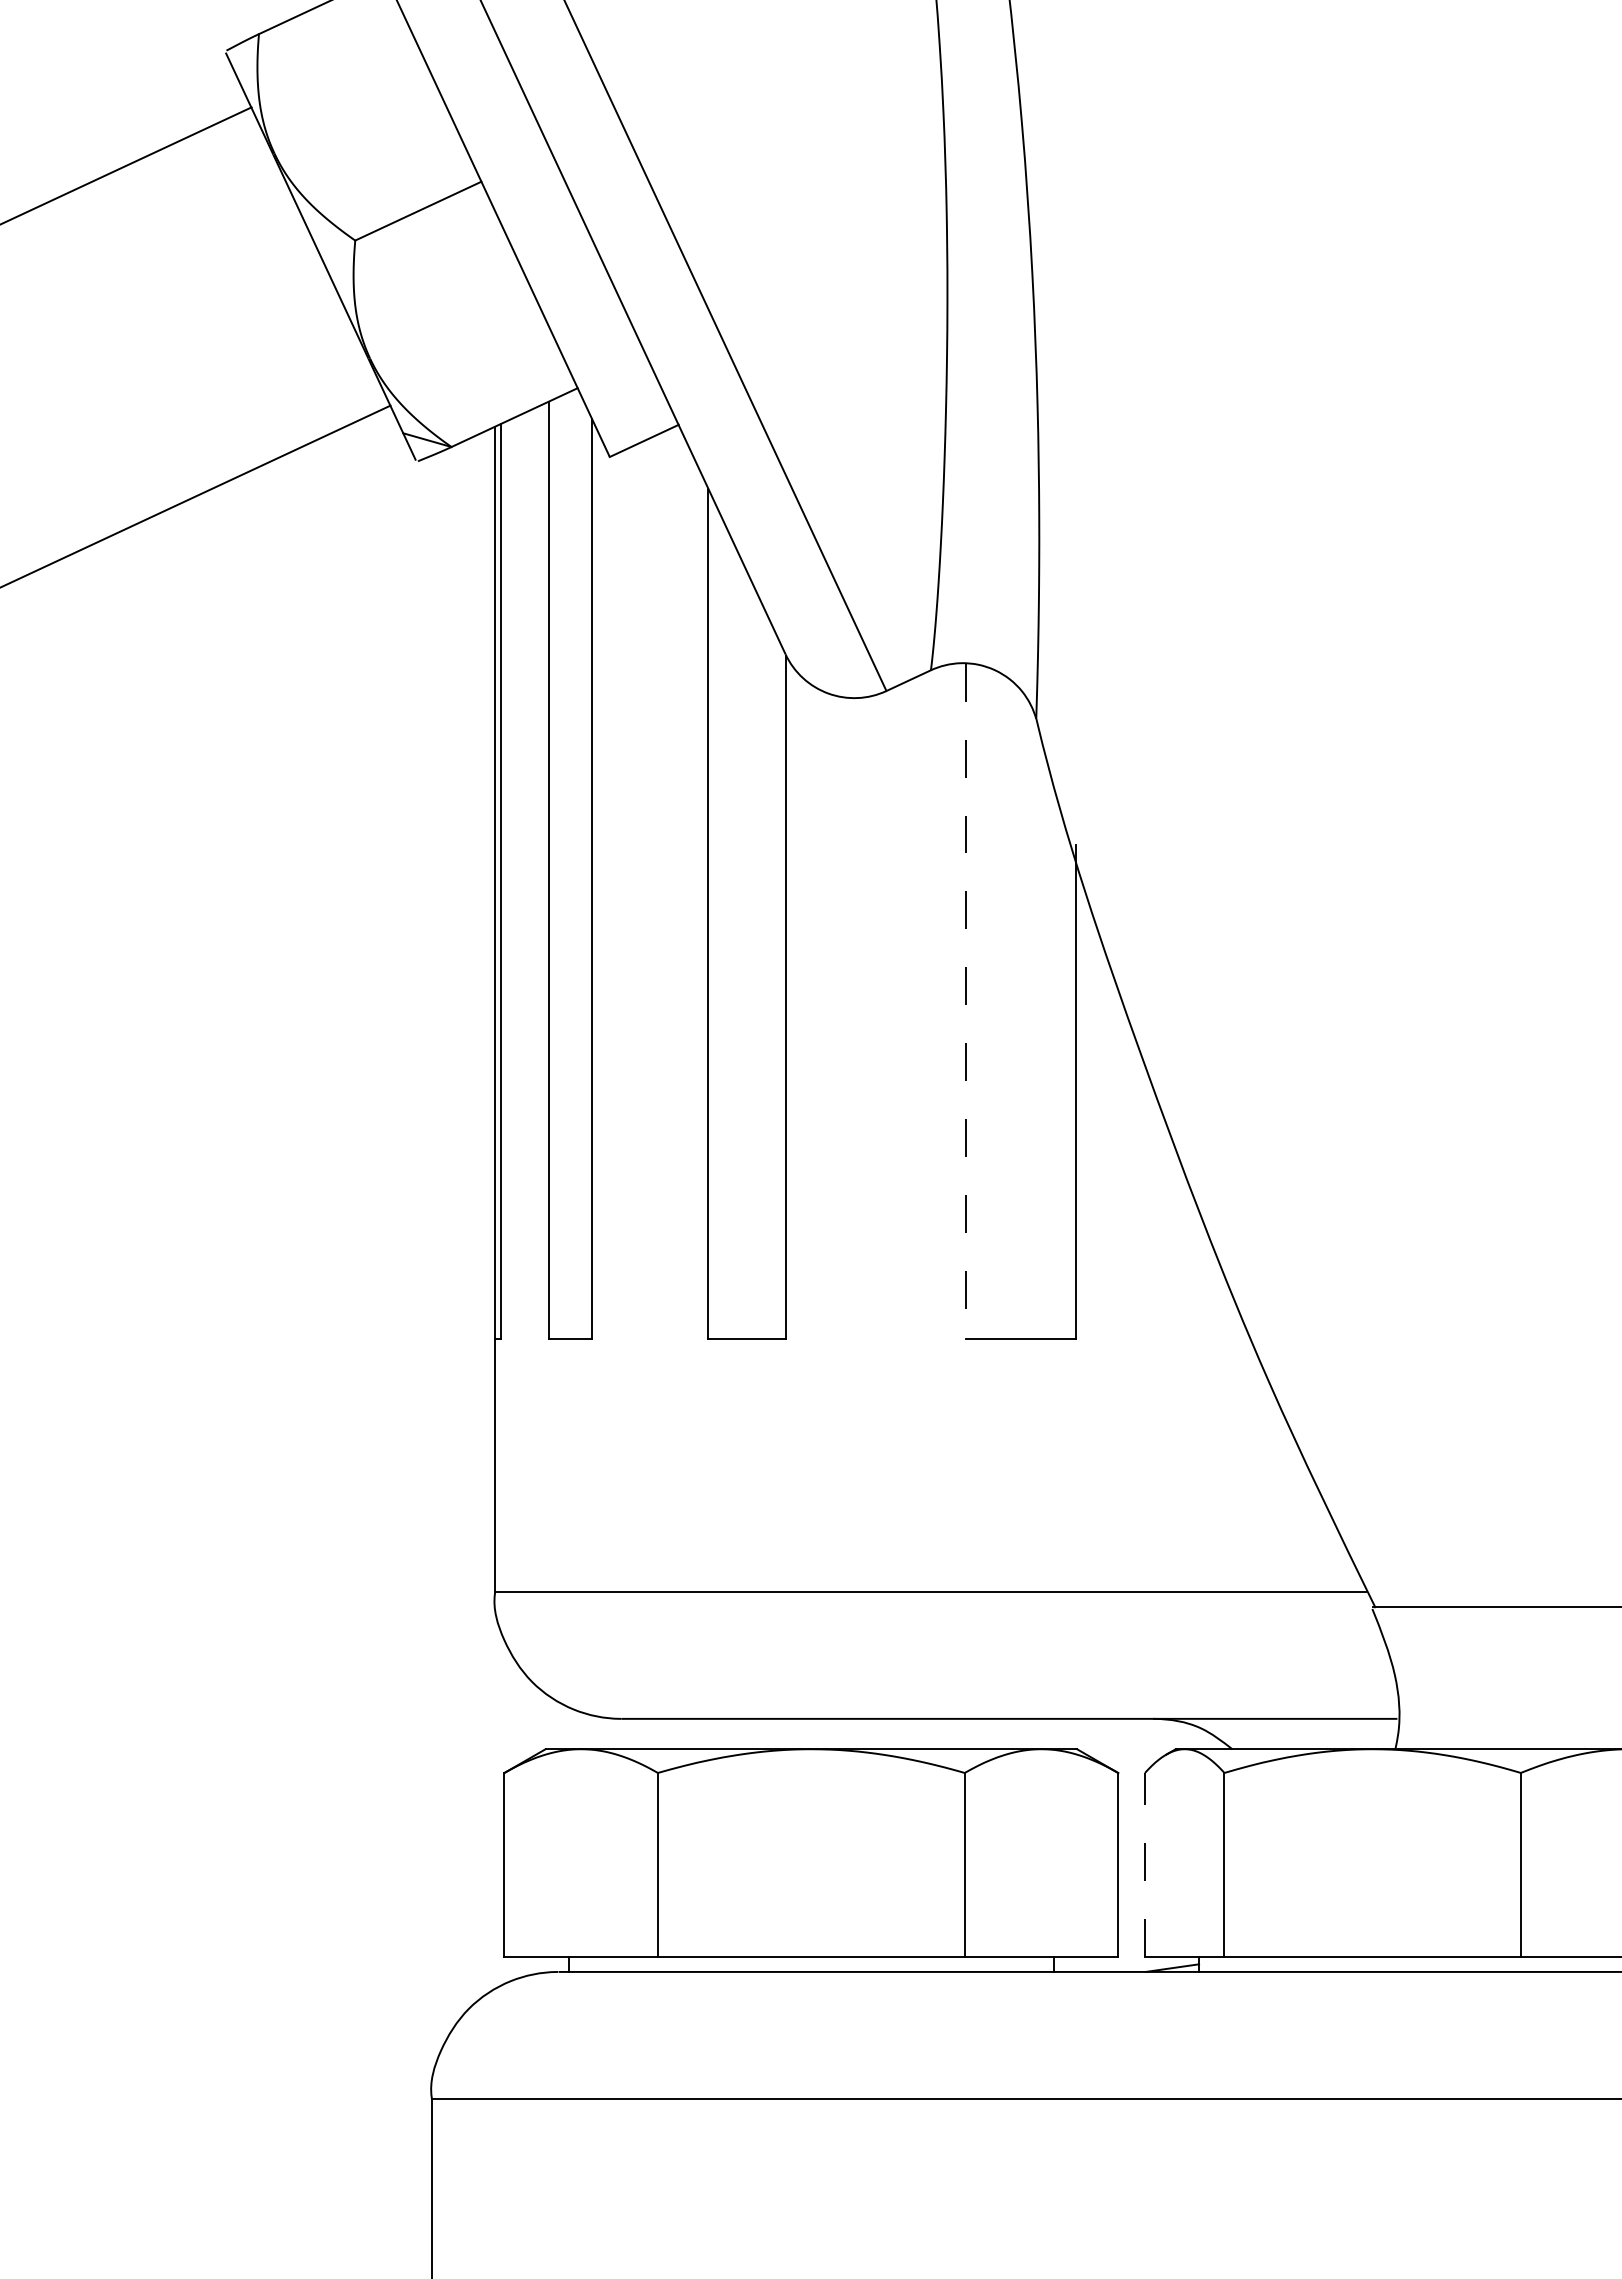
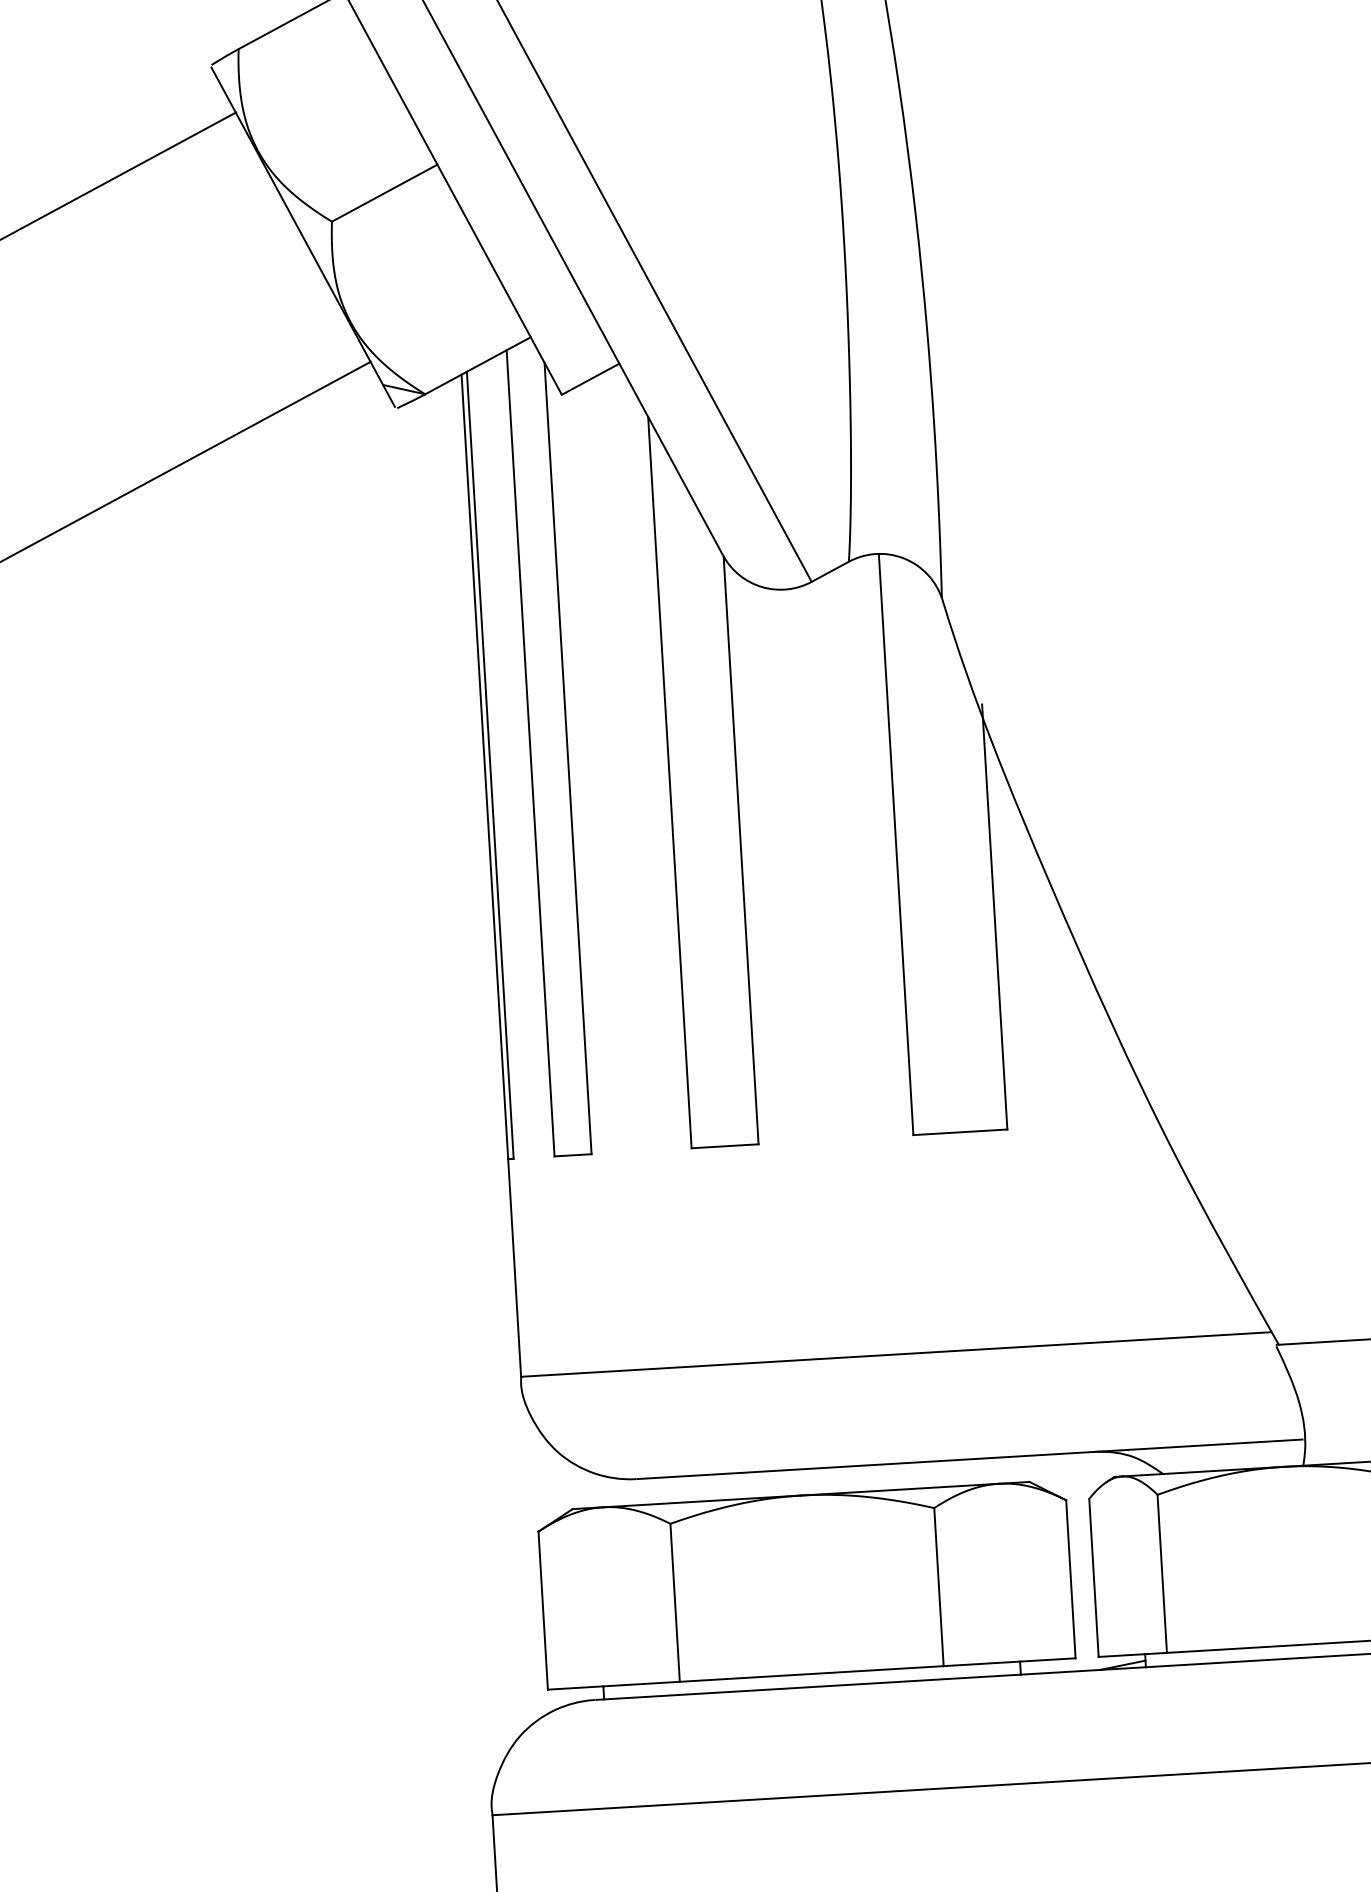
line: (966, 1001) -> (896, 844), dashed -> solid
line: (1145, 1864) -> (1094, 1577), dashed -> solid

